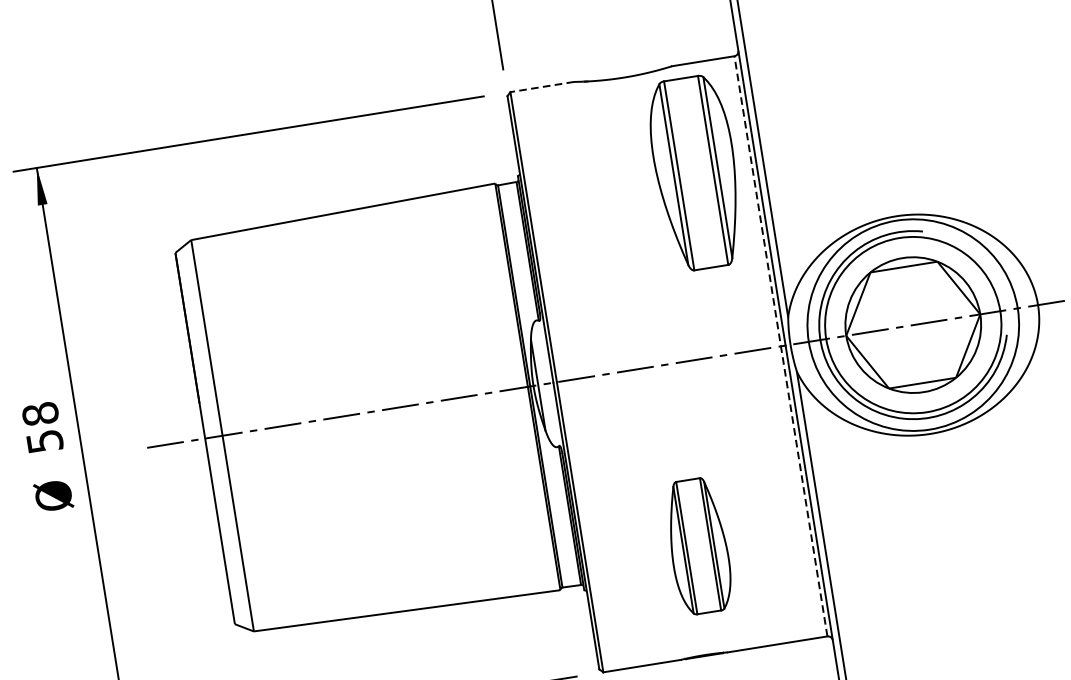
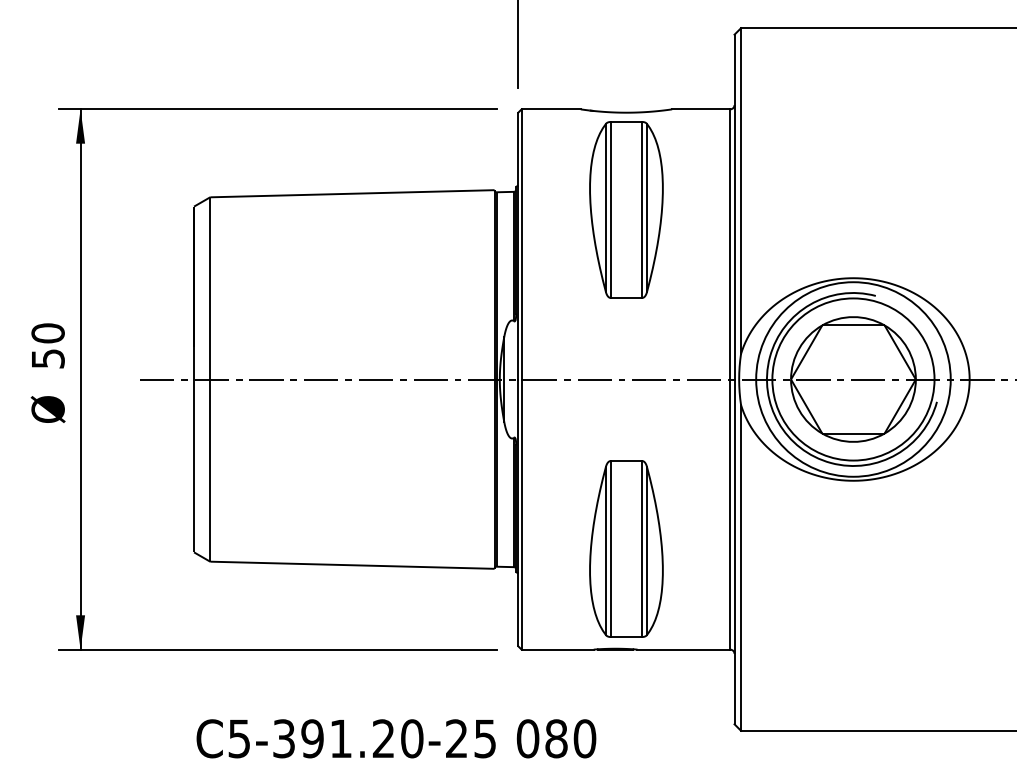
line: (542, 87) -> (551, 109), dashed -> solid
part: (696, 172) -> (626, 209), moved
line: (781, 346) -> (730, 379), dashed -> solid
text: (39, 414) -> (47, 333), 58 -> 50
part: (698, 545) -> (626, 548), size x1.43

